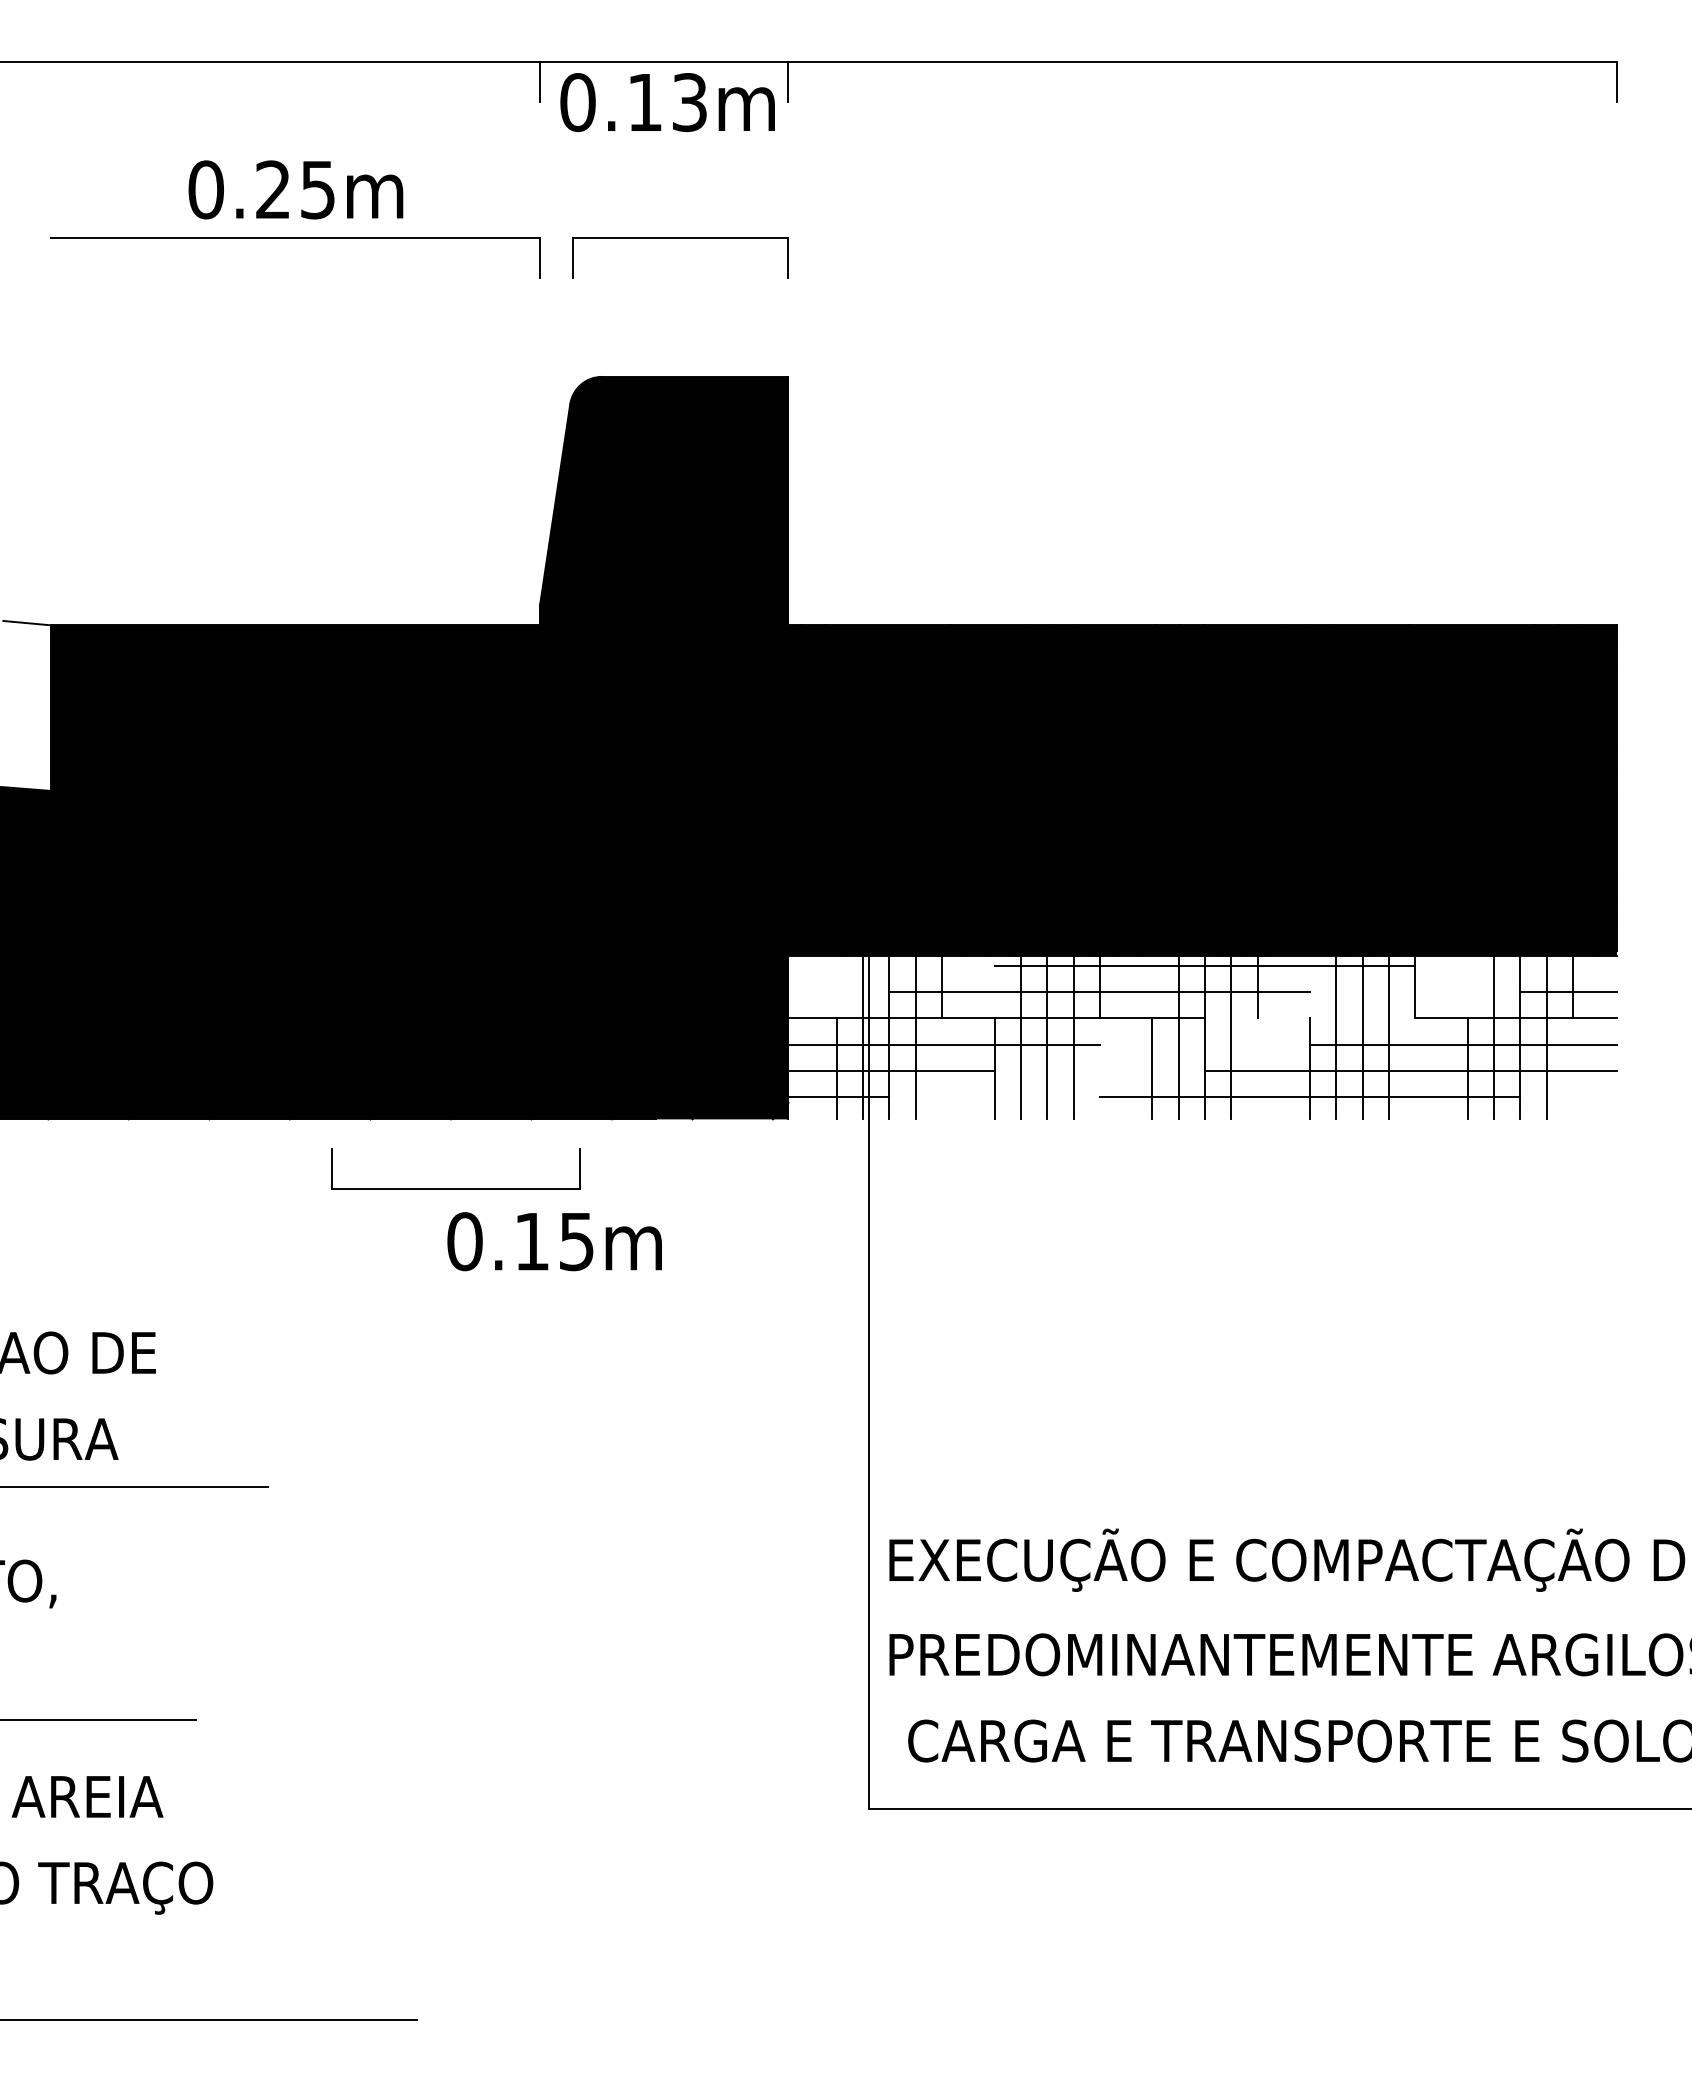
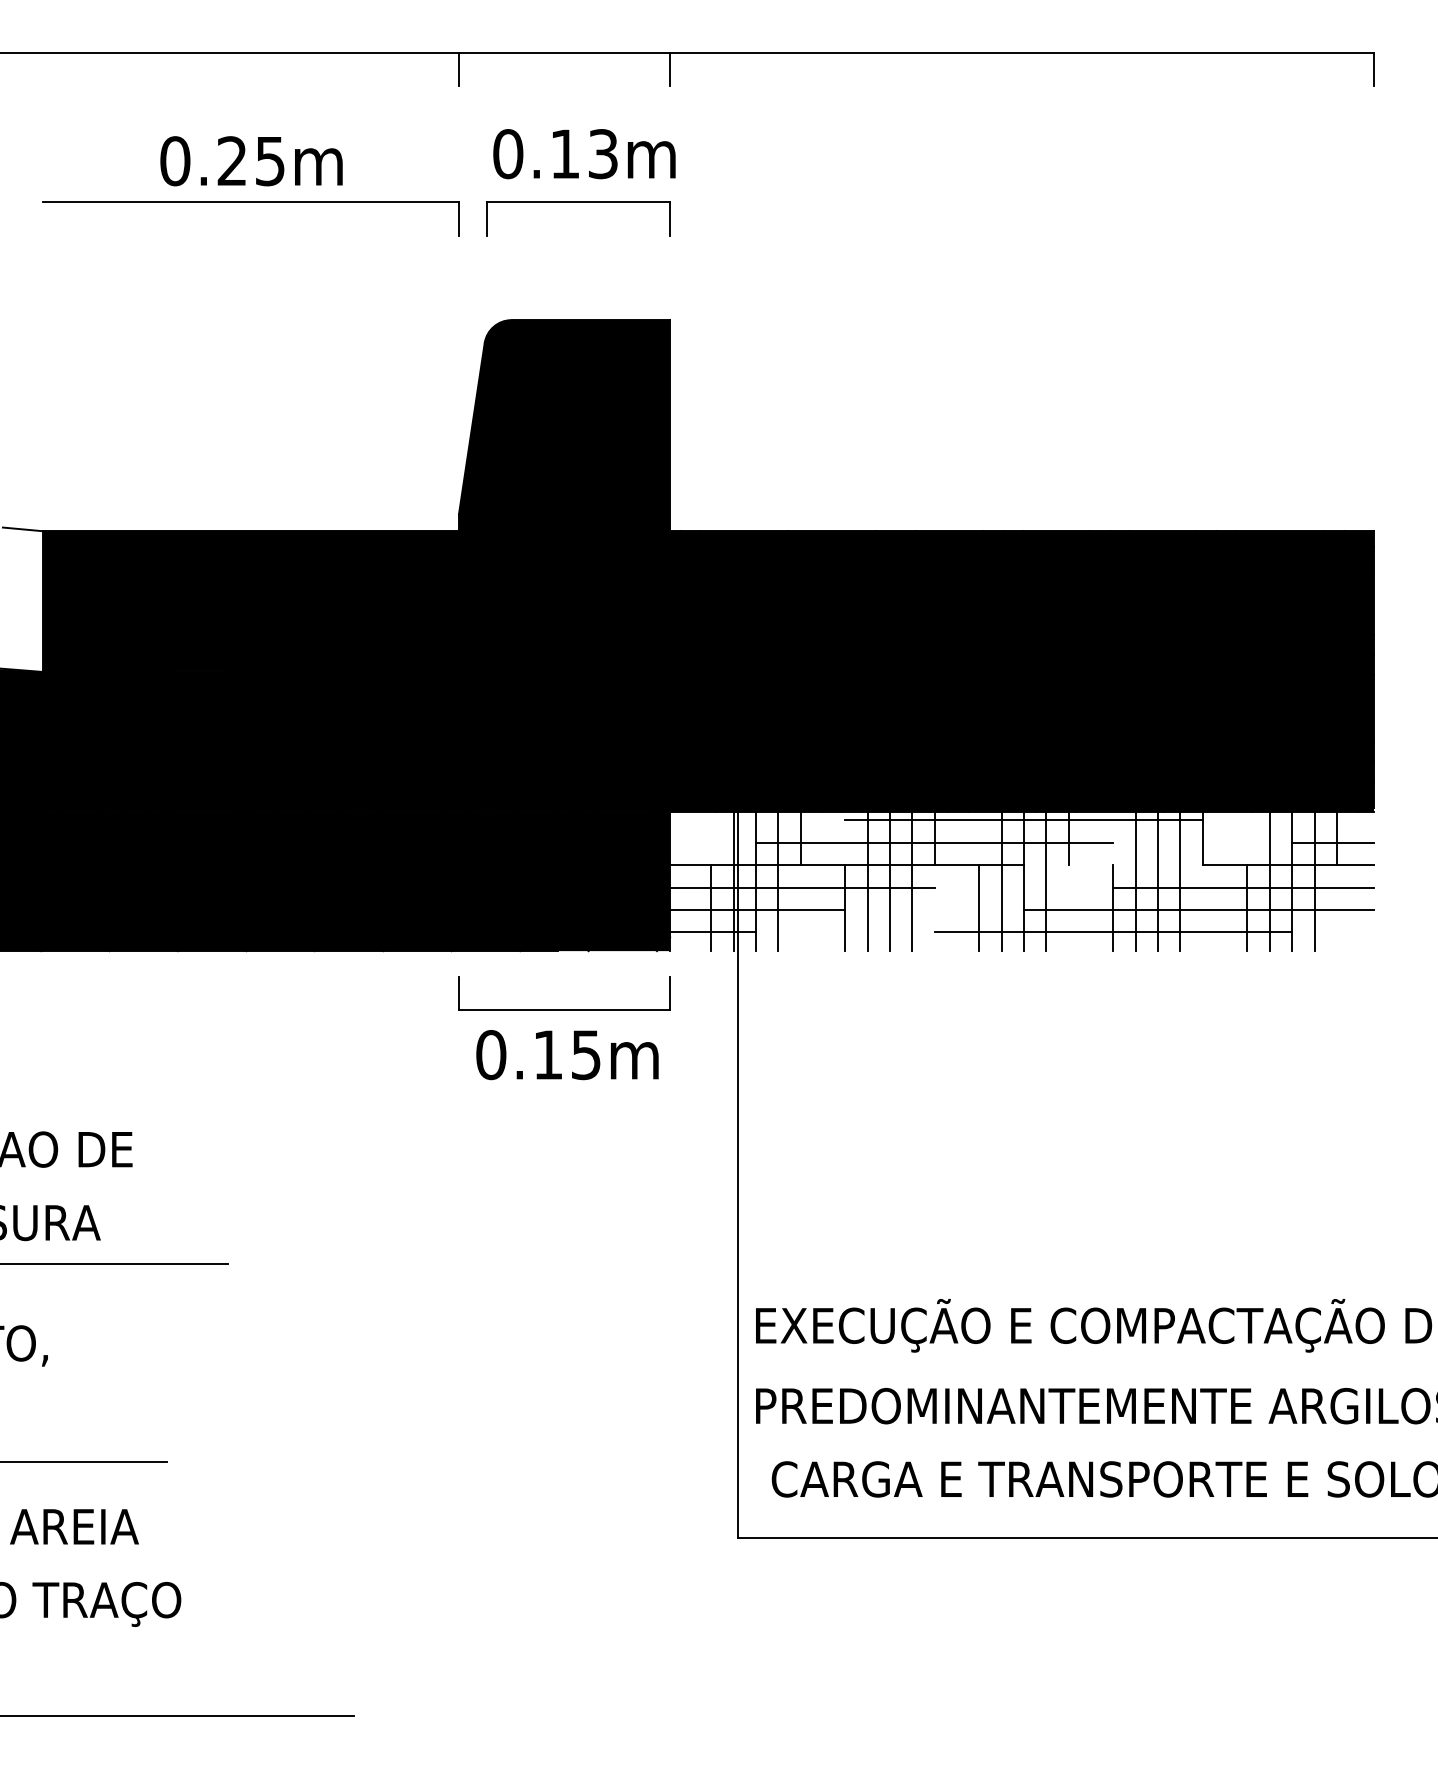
text: (667, 102) -> (584, 154), moved
part: (455, 1188) -> (563, 1009), moved
text: (554, 1241) -> (567, 1054), moved

